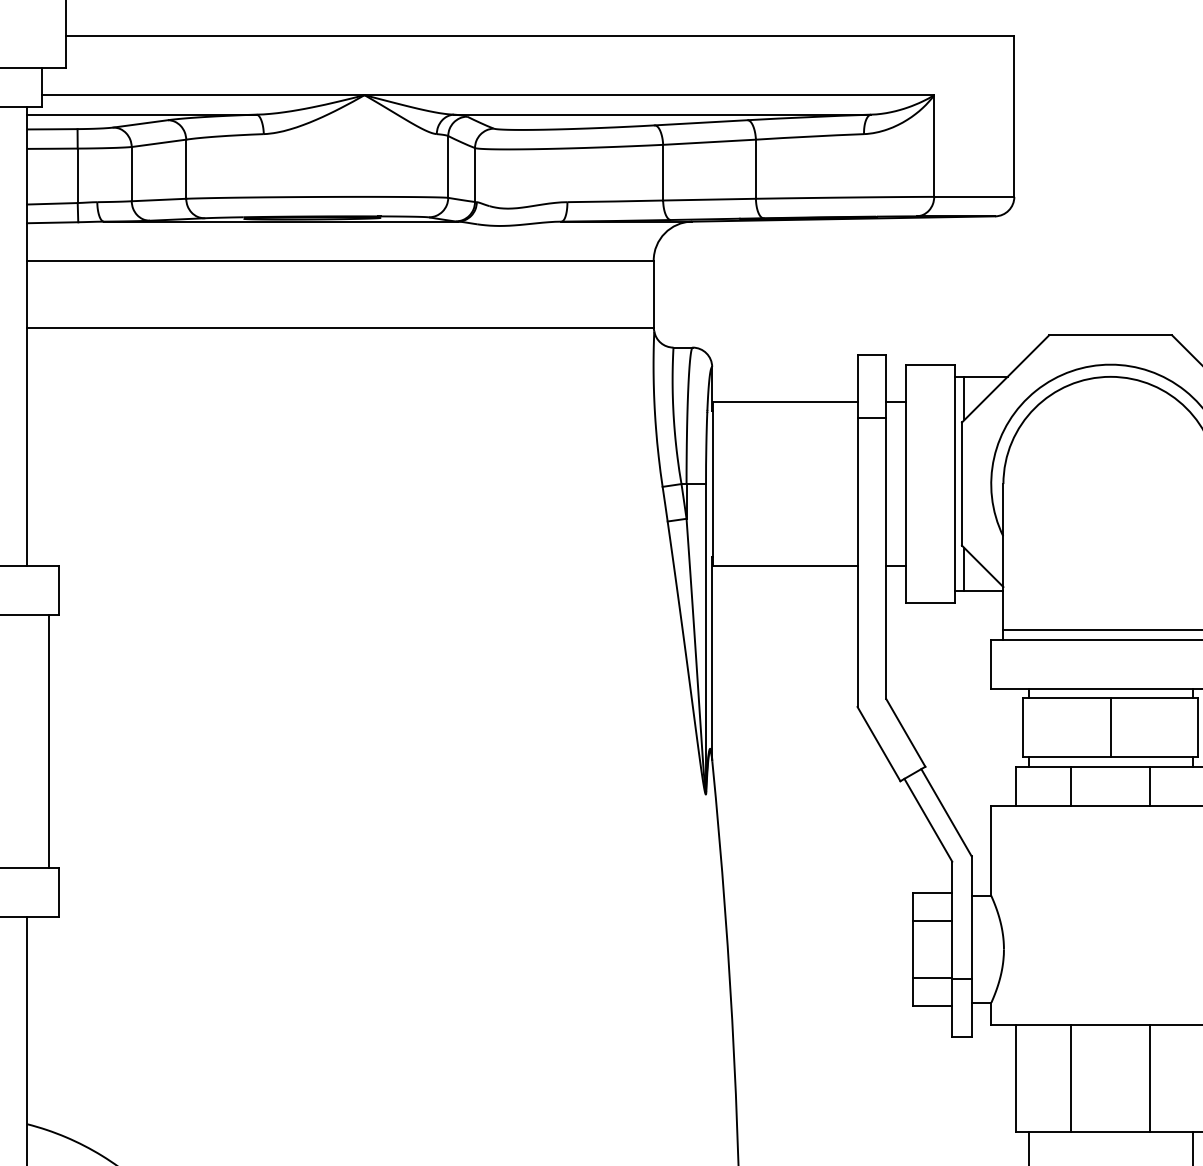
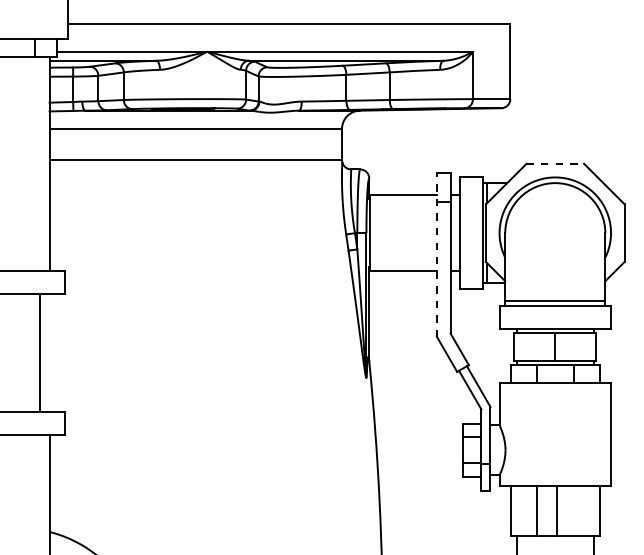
line: (1111, 334) -> (555, 163), solid -> dashed
line: (858, 529) -> (437, 254), solid -> dashed
line: (48, 741) -> (39, 353), moved
line: (1149, 1078) -> (556, 510), moved

